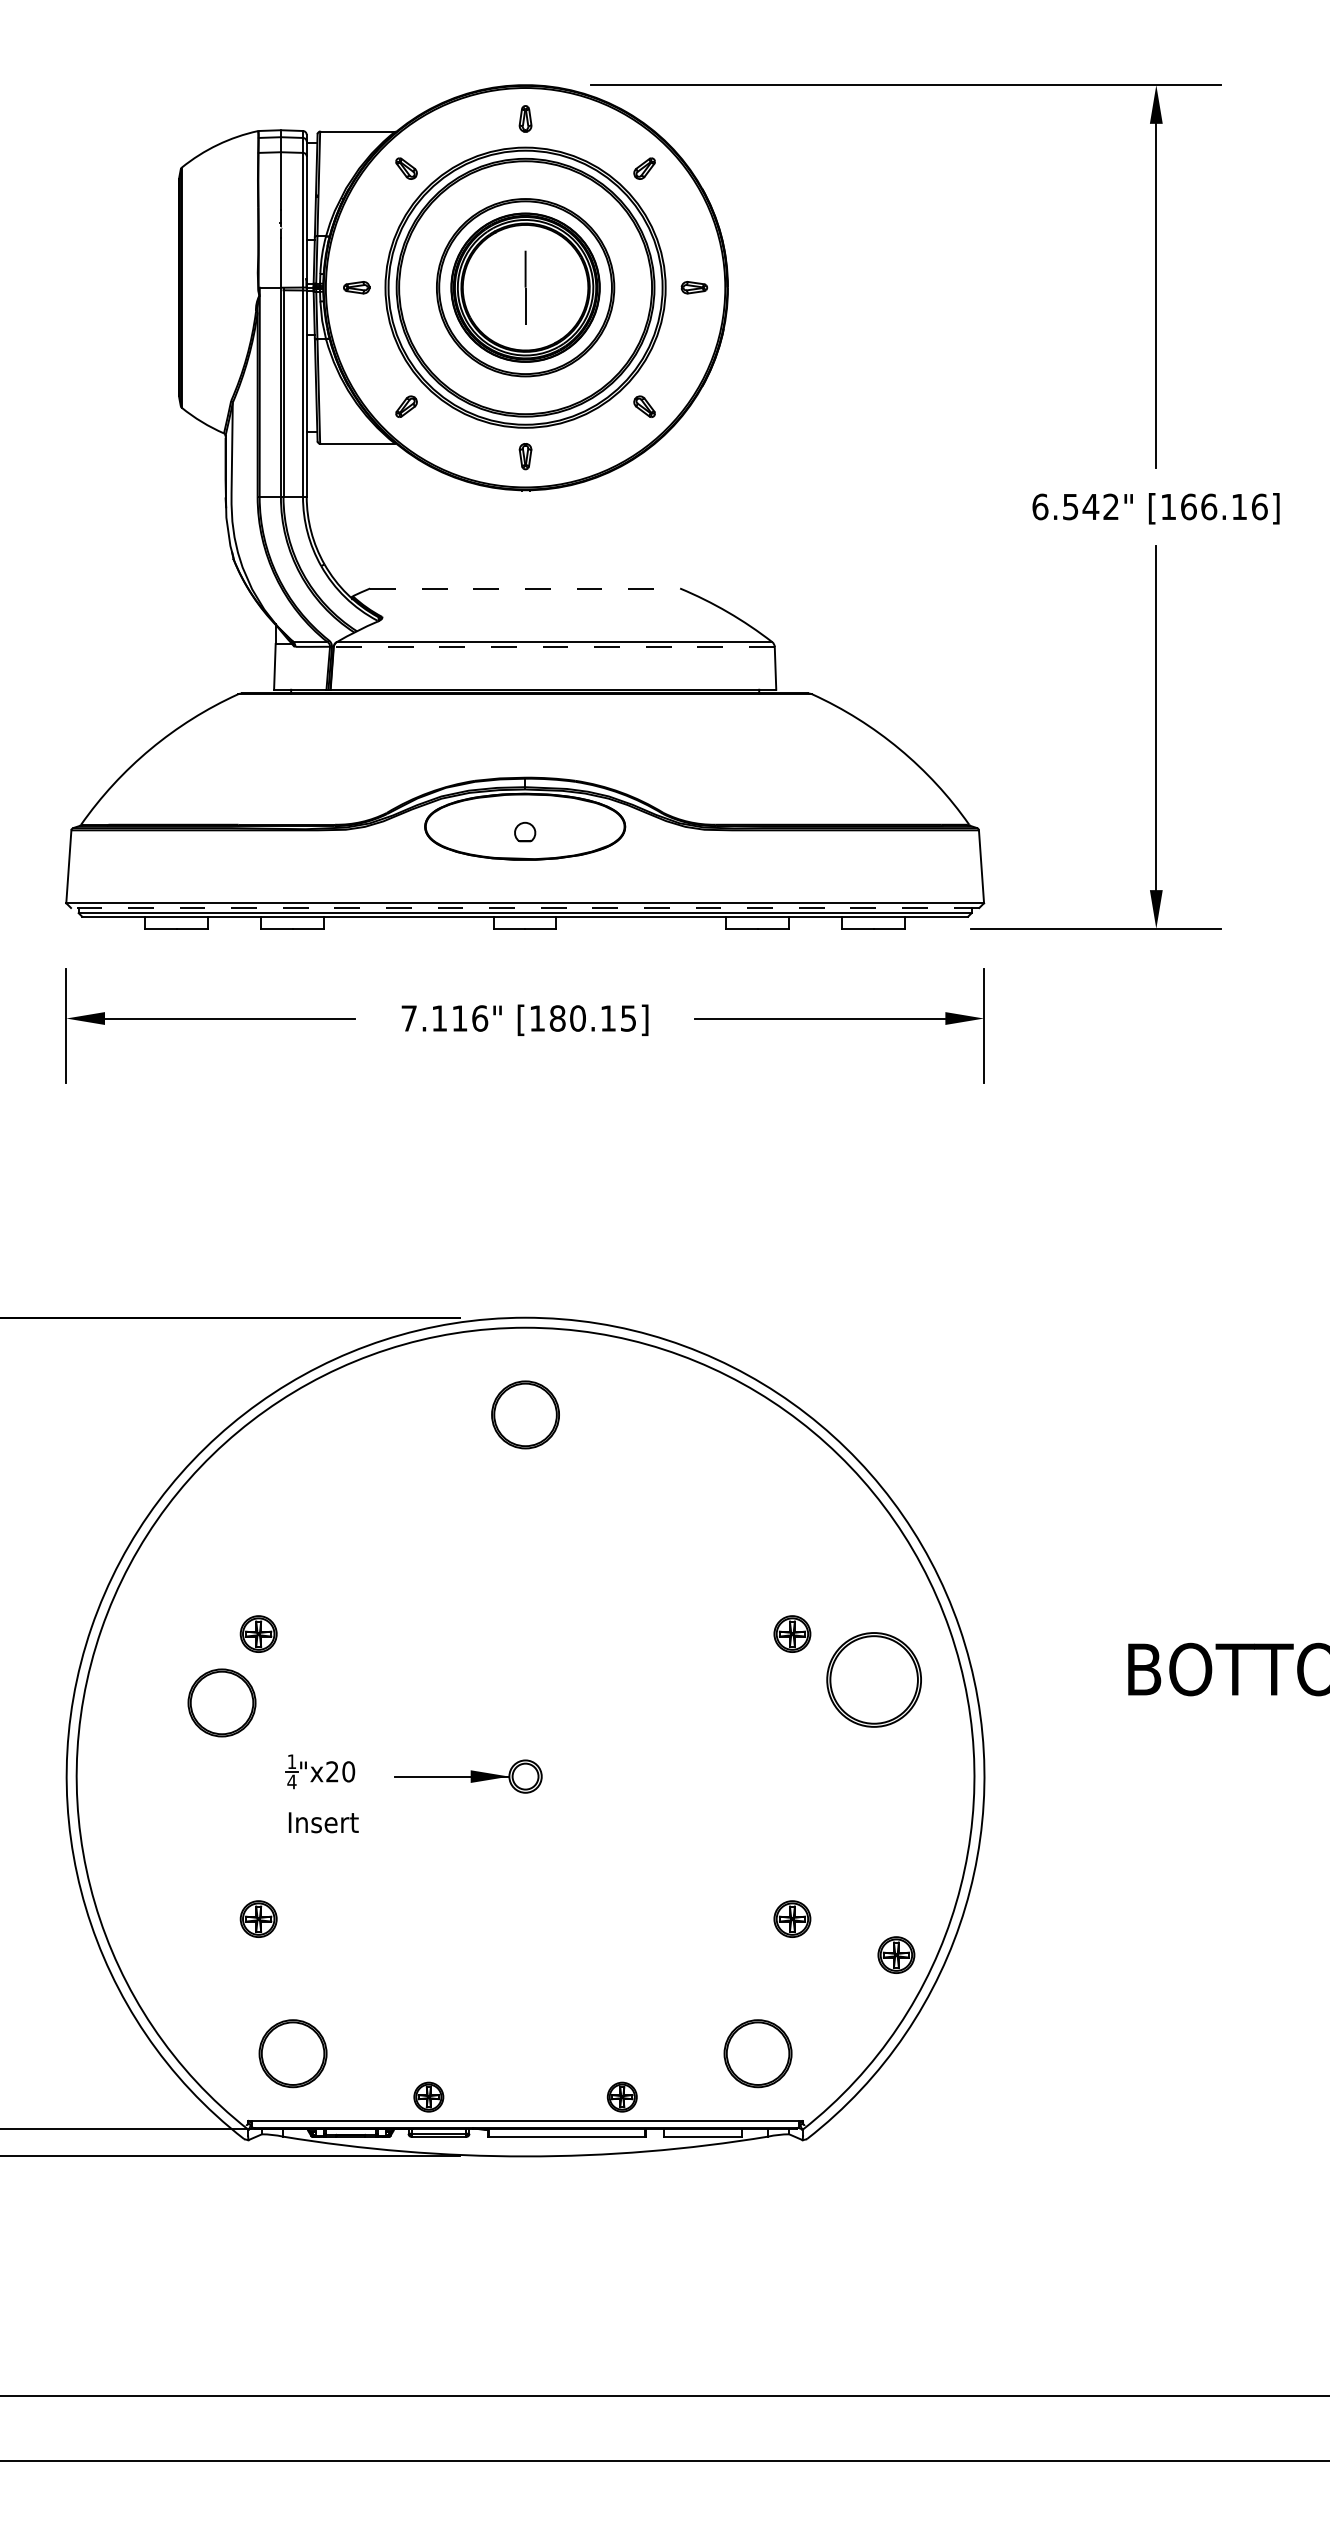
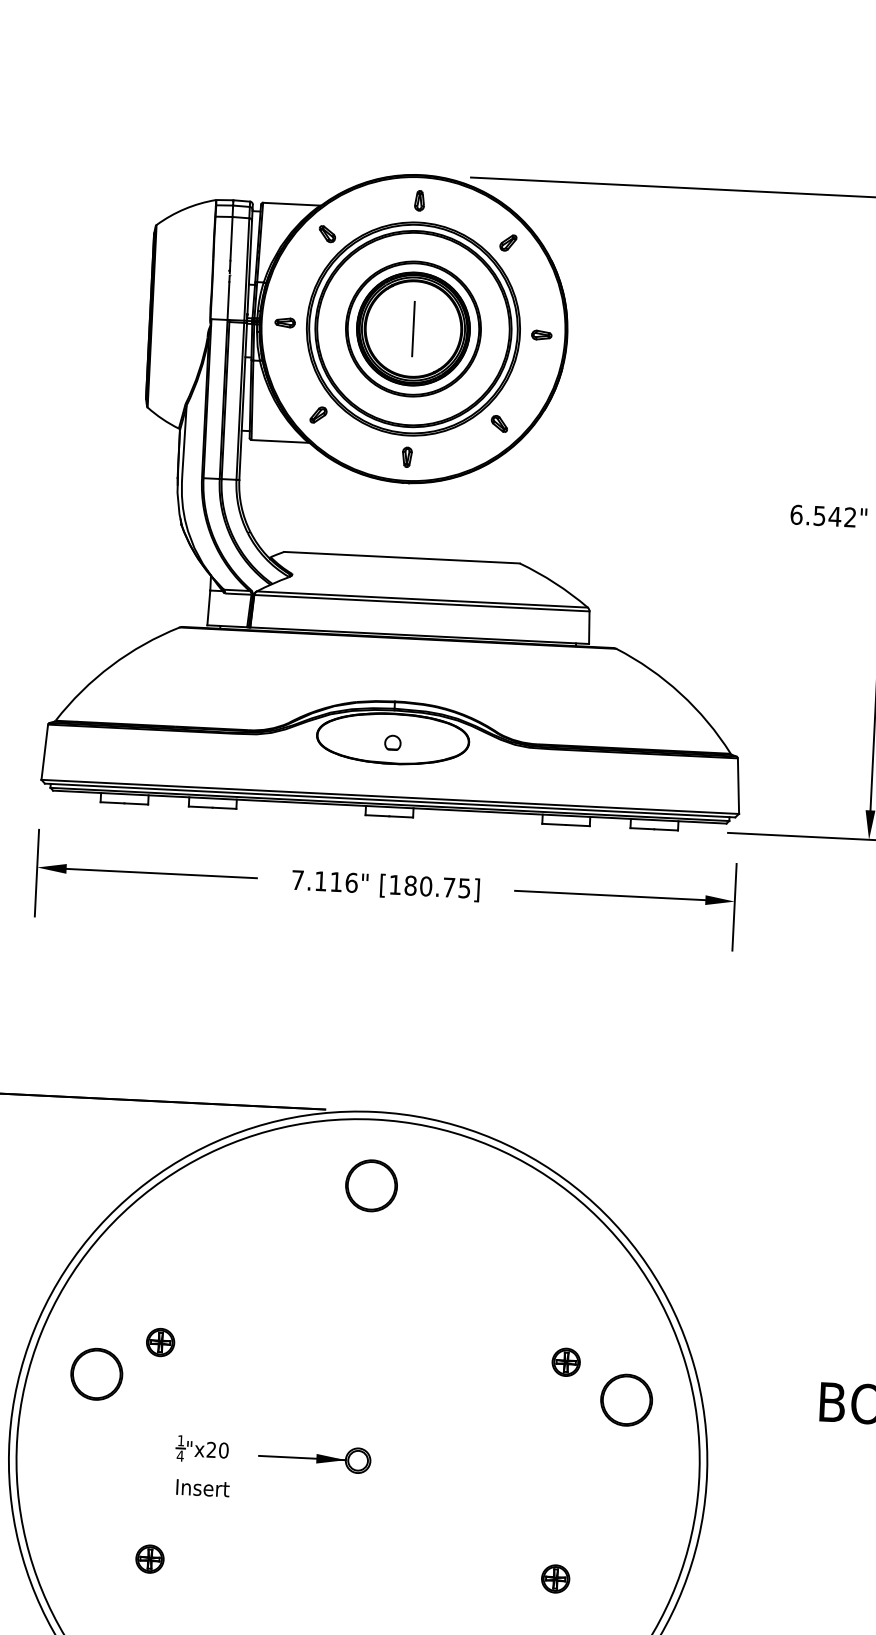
line: (525, 588) -> (402, 557), dashed -> solid
line: (553, 646) -> (421, 602), dashed -> solid
line: (524, 908) -> (389, 800), dashed -> solid
text: (607, 1018) -> (448, 887), [180.15] -> [180.75]
part: (873, 1679) -> (626, 1399), size x0.71
part: (221, 1702) -> (96, 1373), moved
part: (896, 1954) -> (633, 1609), removed

